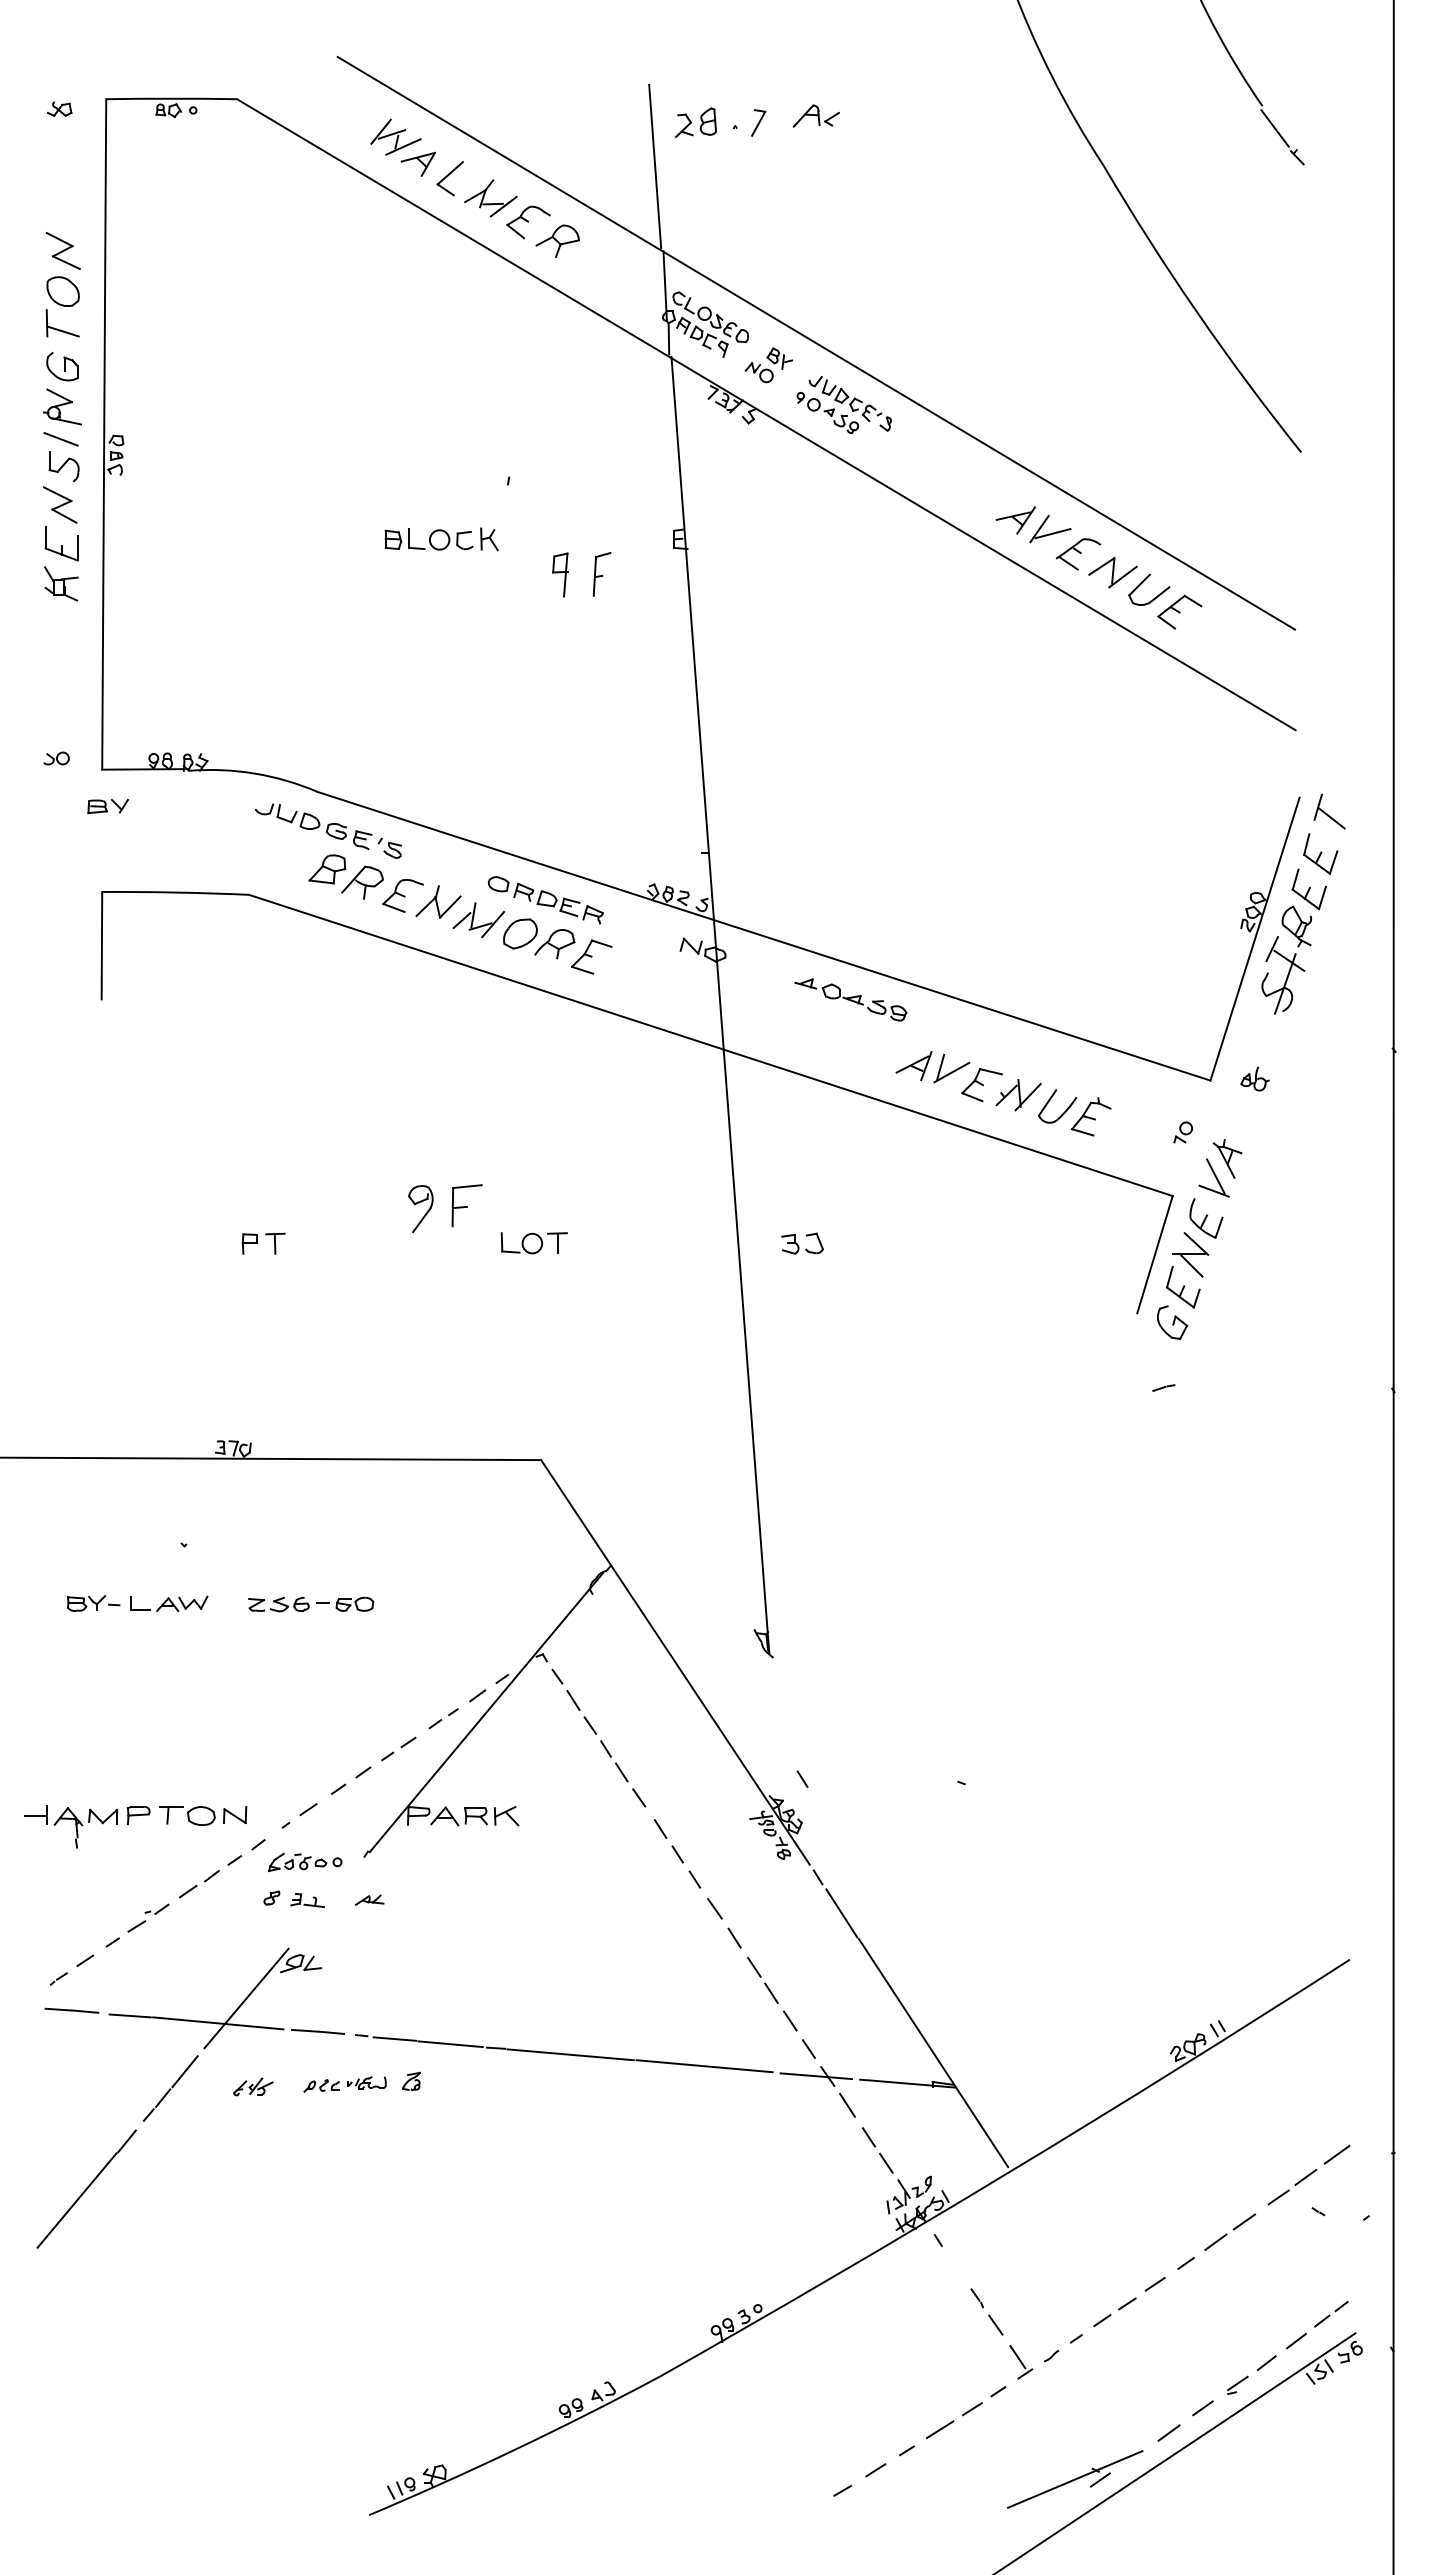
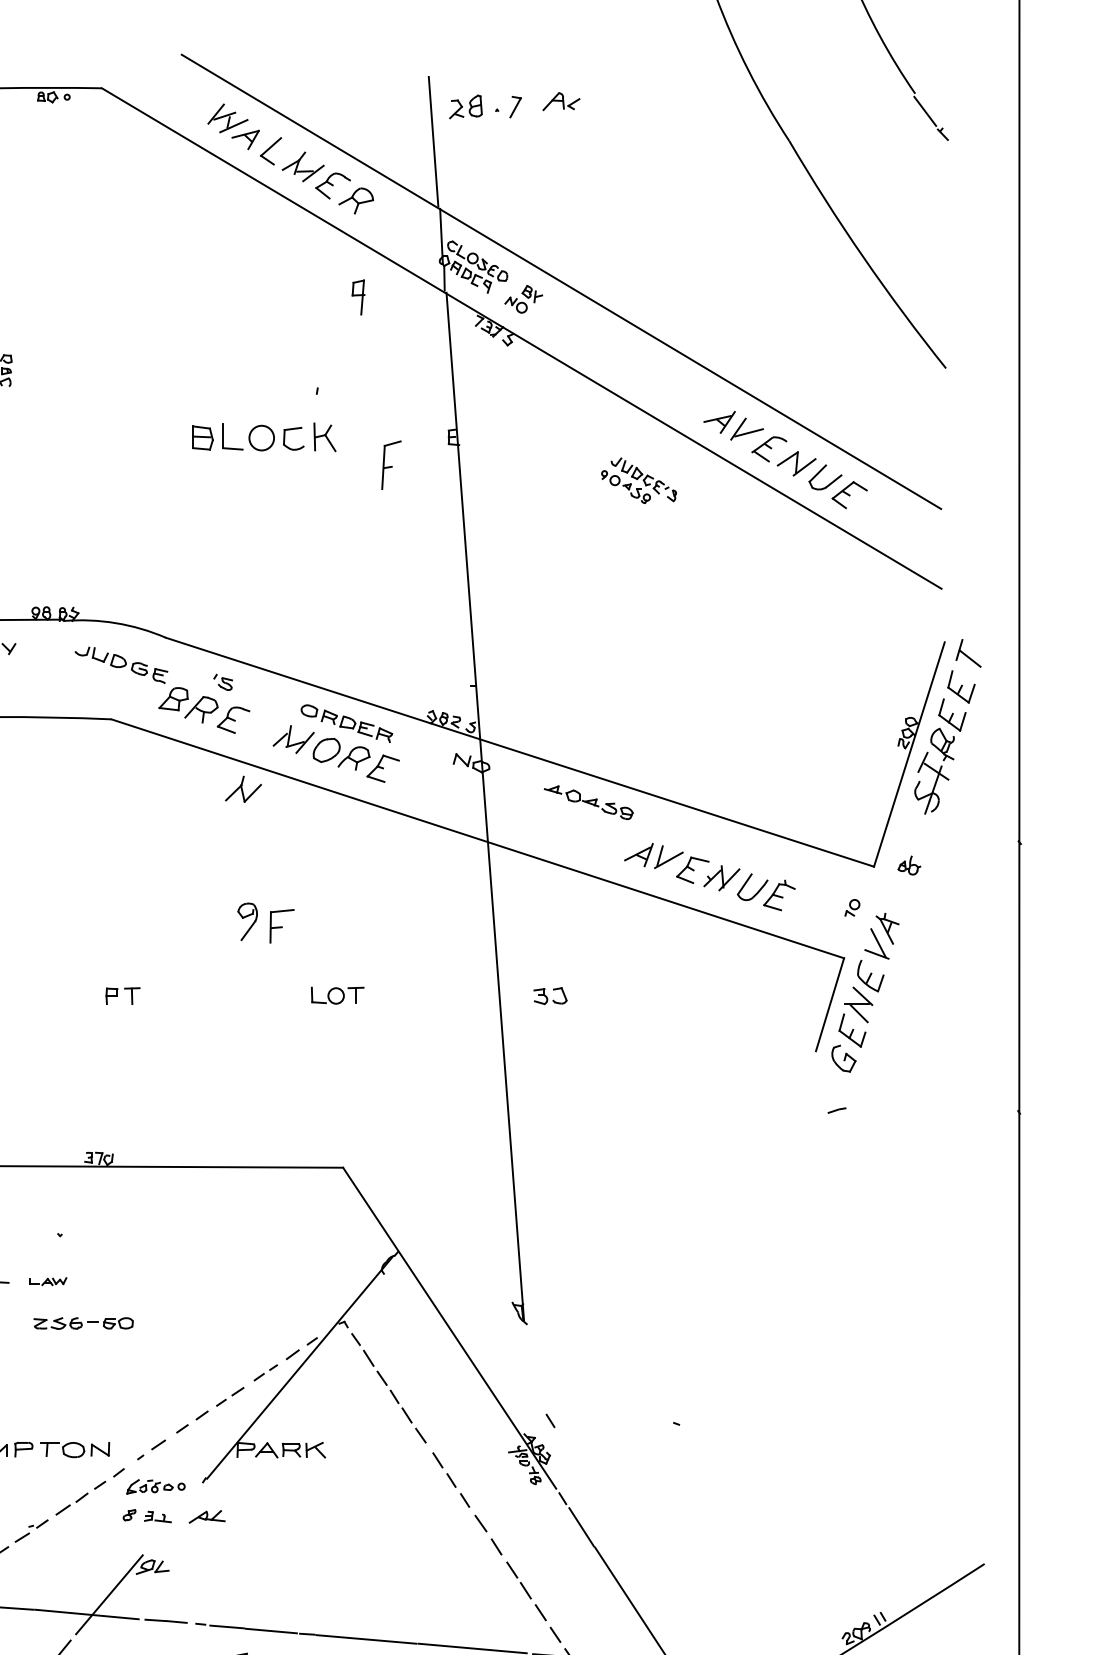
part: (843, 405) -> (638, 481), moved
part: (441, 539) -> (264, 437), size x1.6
part: (560, 574) -> (358, 297), moved
part: (601, 574) -> (390, 465), size x1.4
part: (313, 826) -> (121, 665), moved
part: (438, 901) -> (243, 788), moved
part: (419, 1203) -> (246, 917), moved
part: (466, 1205) -> (281, 926), moved
part: (169, 1603) -> (48, 1281), size x0.6
part: (311, 1604) -> (84, 1323), moved
part: (369, 1899) -> (206, 1516), size x1.6

